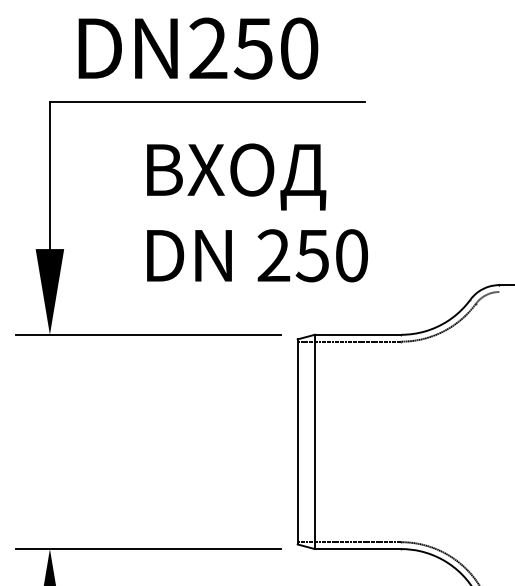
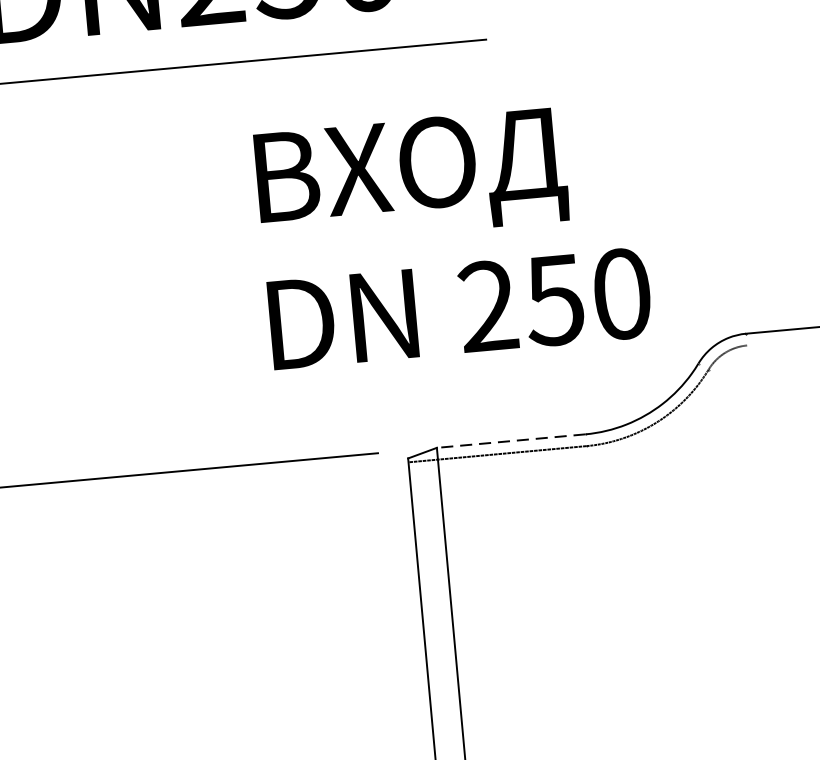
text: (257, 212) -> (453, 234), moved
line: (357, 334) -> (510, 440), solid -> dashed

